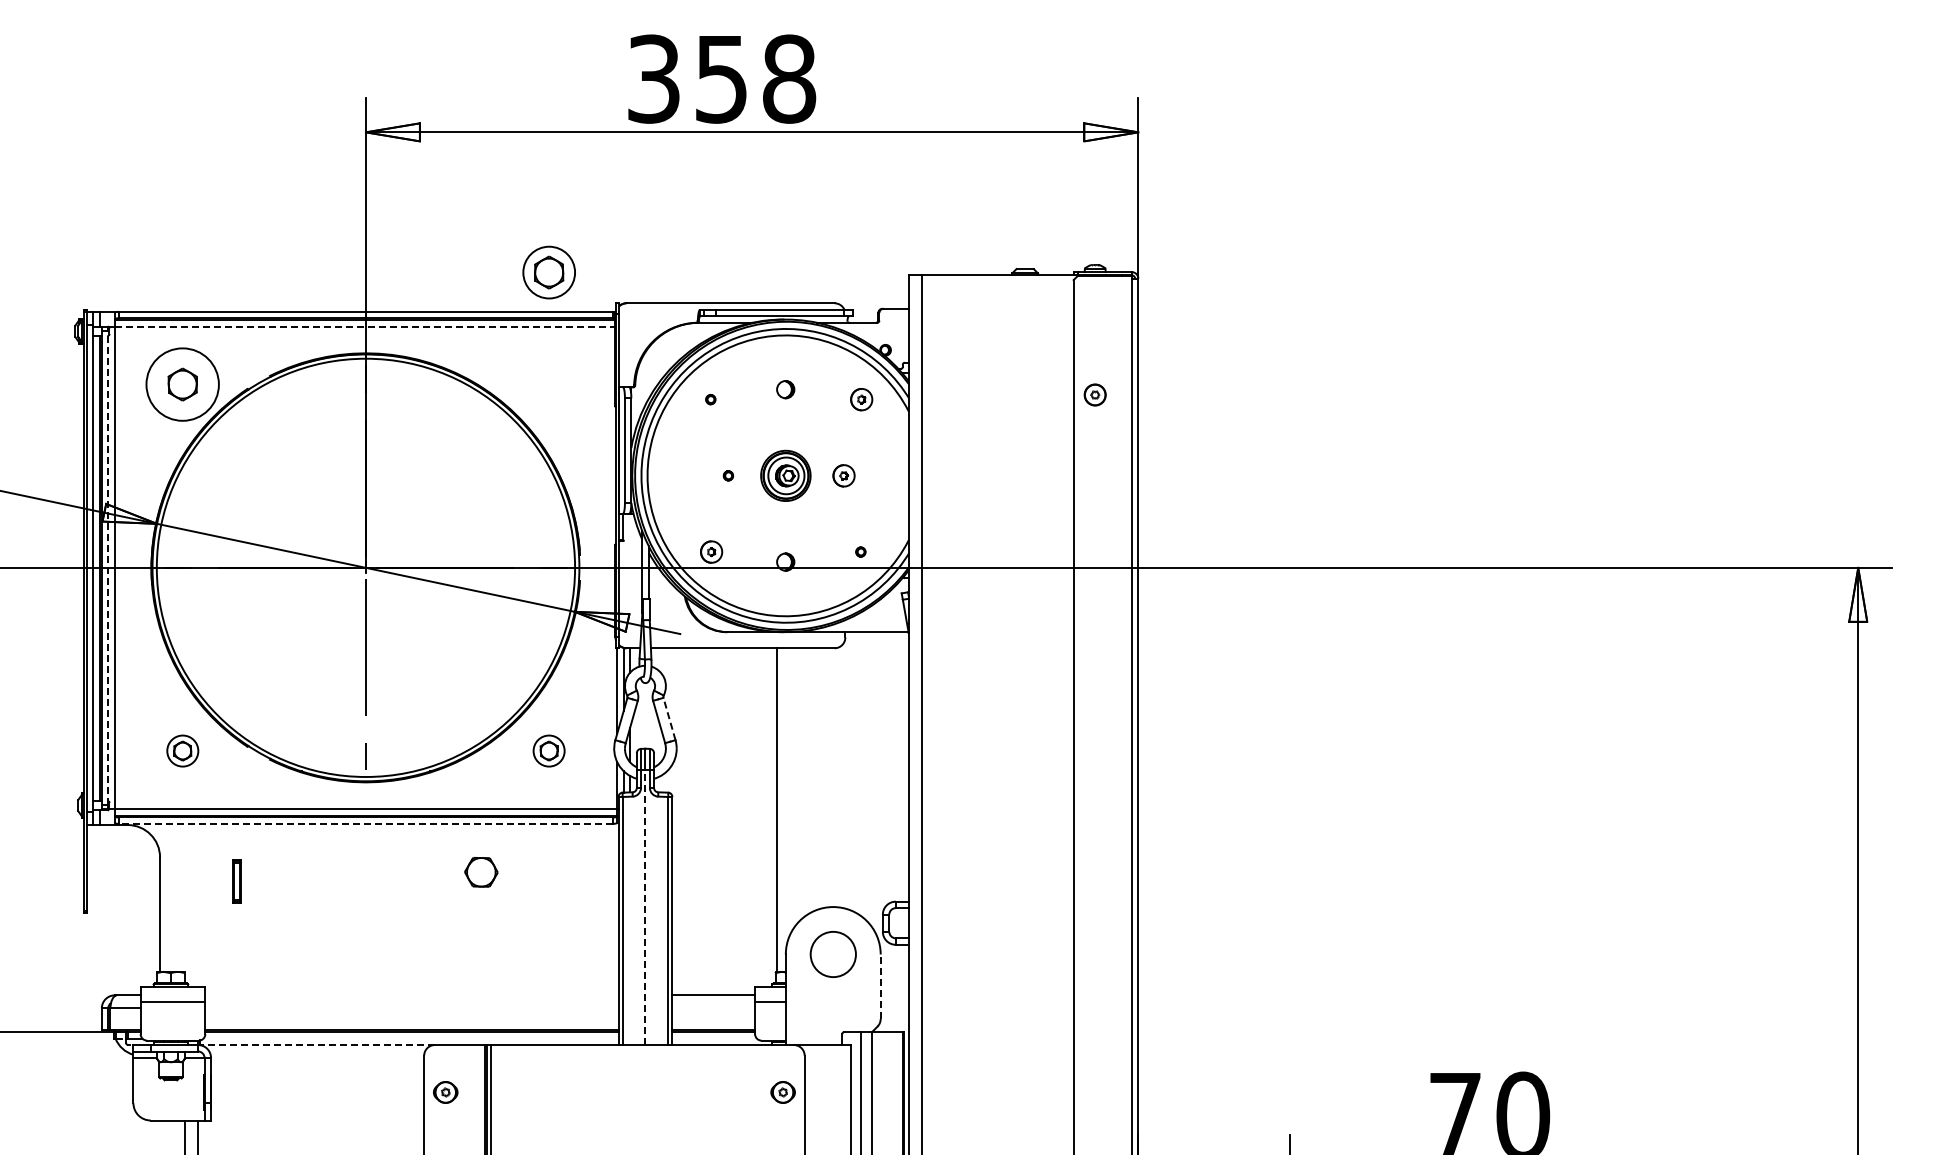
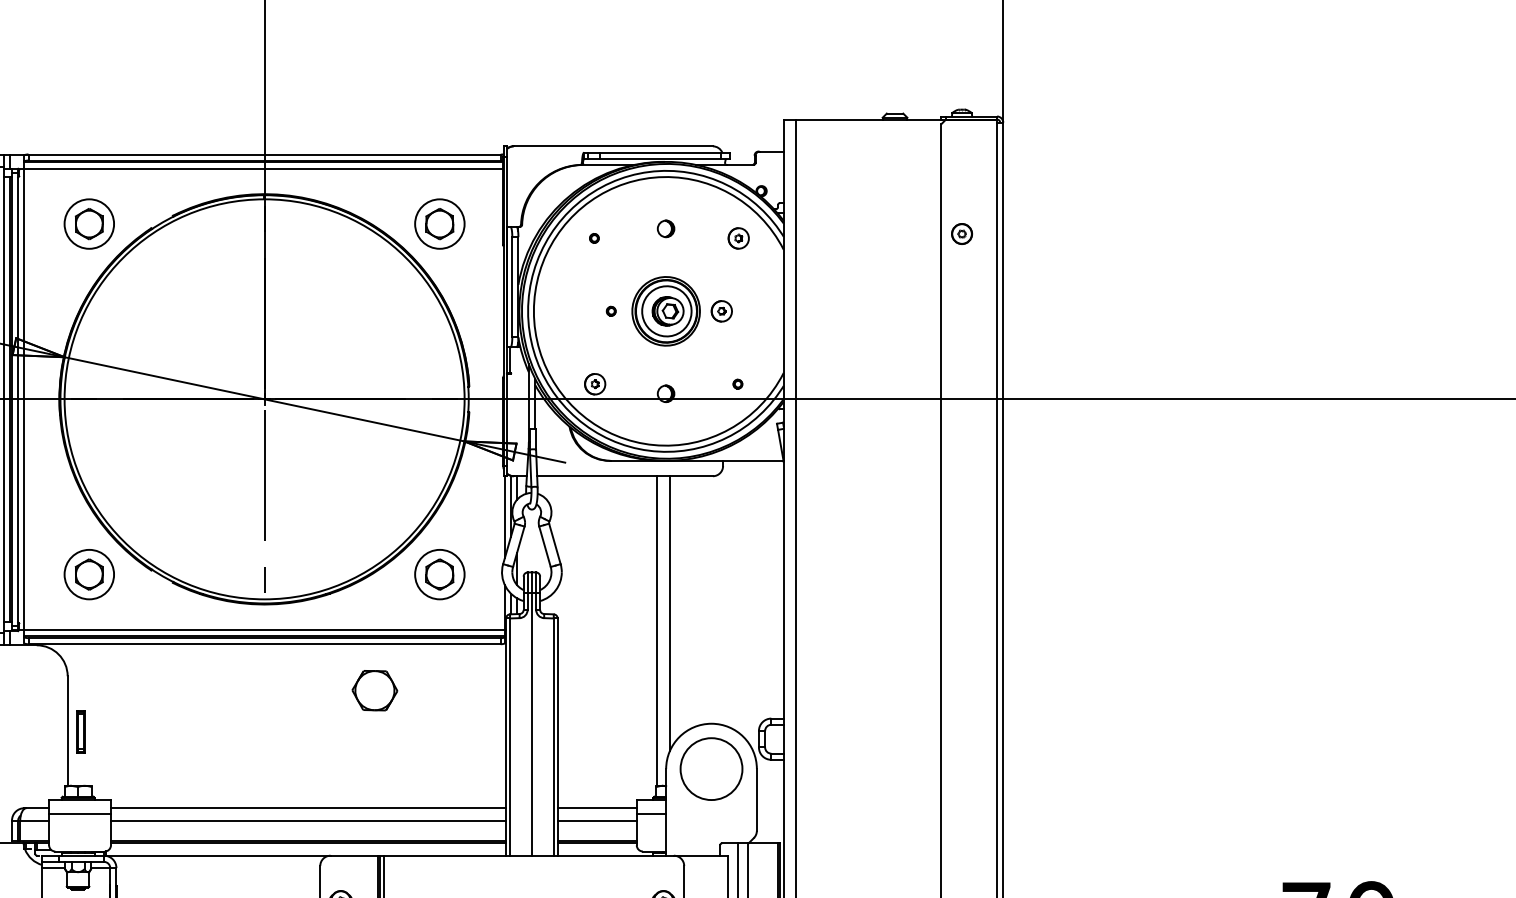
part: (548, 272) -> (439, 223), moved
line: (365, 326) -> (264, 168), dashed -> solid
circle: (182, 384) -> (89, 223), size x0.71
part: (785, 475) -> (665, 311), size x1.43
line: (108, 567) -> (18, 398), dashed -> solid
line: (669, 719) -> (554, 544), dashed -> solid
part: (182, 750) -> (89, 574), size x1.67
part: (548, 750) -> (439, 574), size x1.67
line: (789, 791) -> (669, 613), added
line: (365, 823) -> (264, 643), dashed -> solid
part: (481, 871) -> (375, 689), size x1.43
part: (236, 881) -> (80, 731), moved
line: (645, 907) -> (531, 724), dashed -> solid
circle: (833, 954) -> (711, 769), size x1.43
line: (880, 986) -> (756, 799), dashed -> solid
line: (411, 995) -> (308, 808), added
line: (411, 1008) -> (308, 820), added
line: (713, 1008) -> (596, 820), added
line: (317, 1045) -> (218, 856), dashed -> solid

